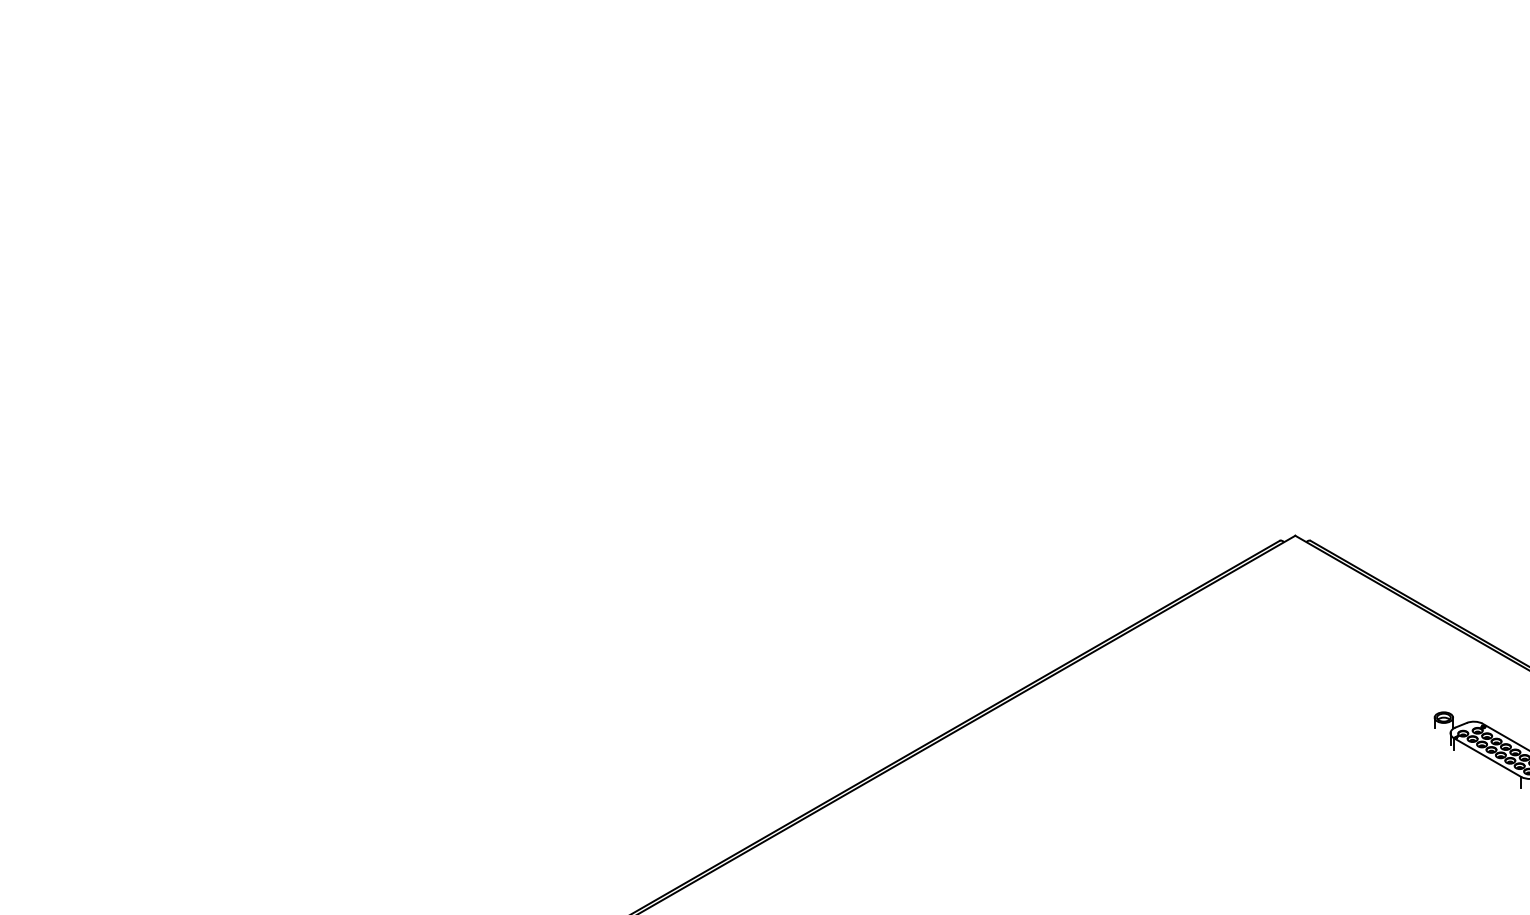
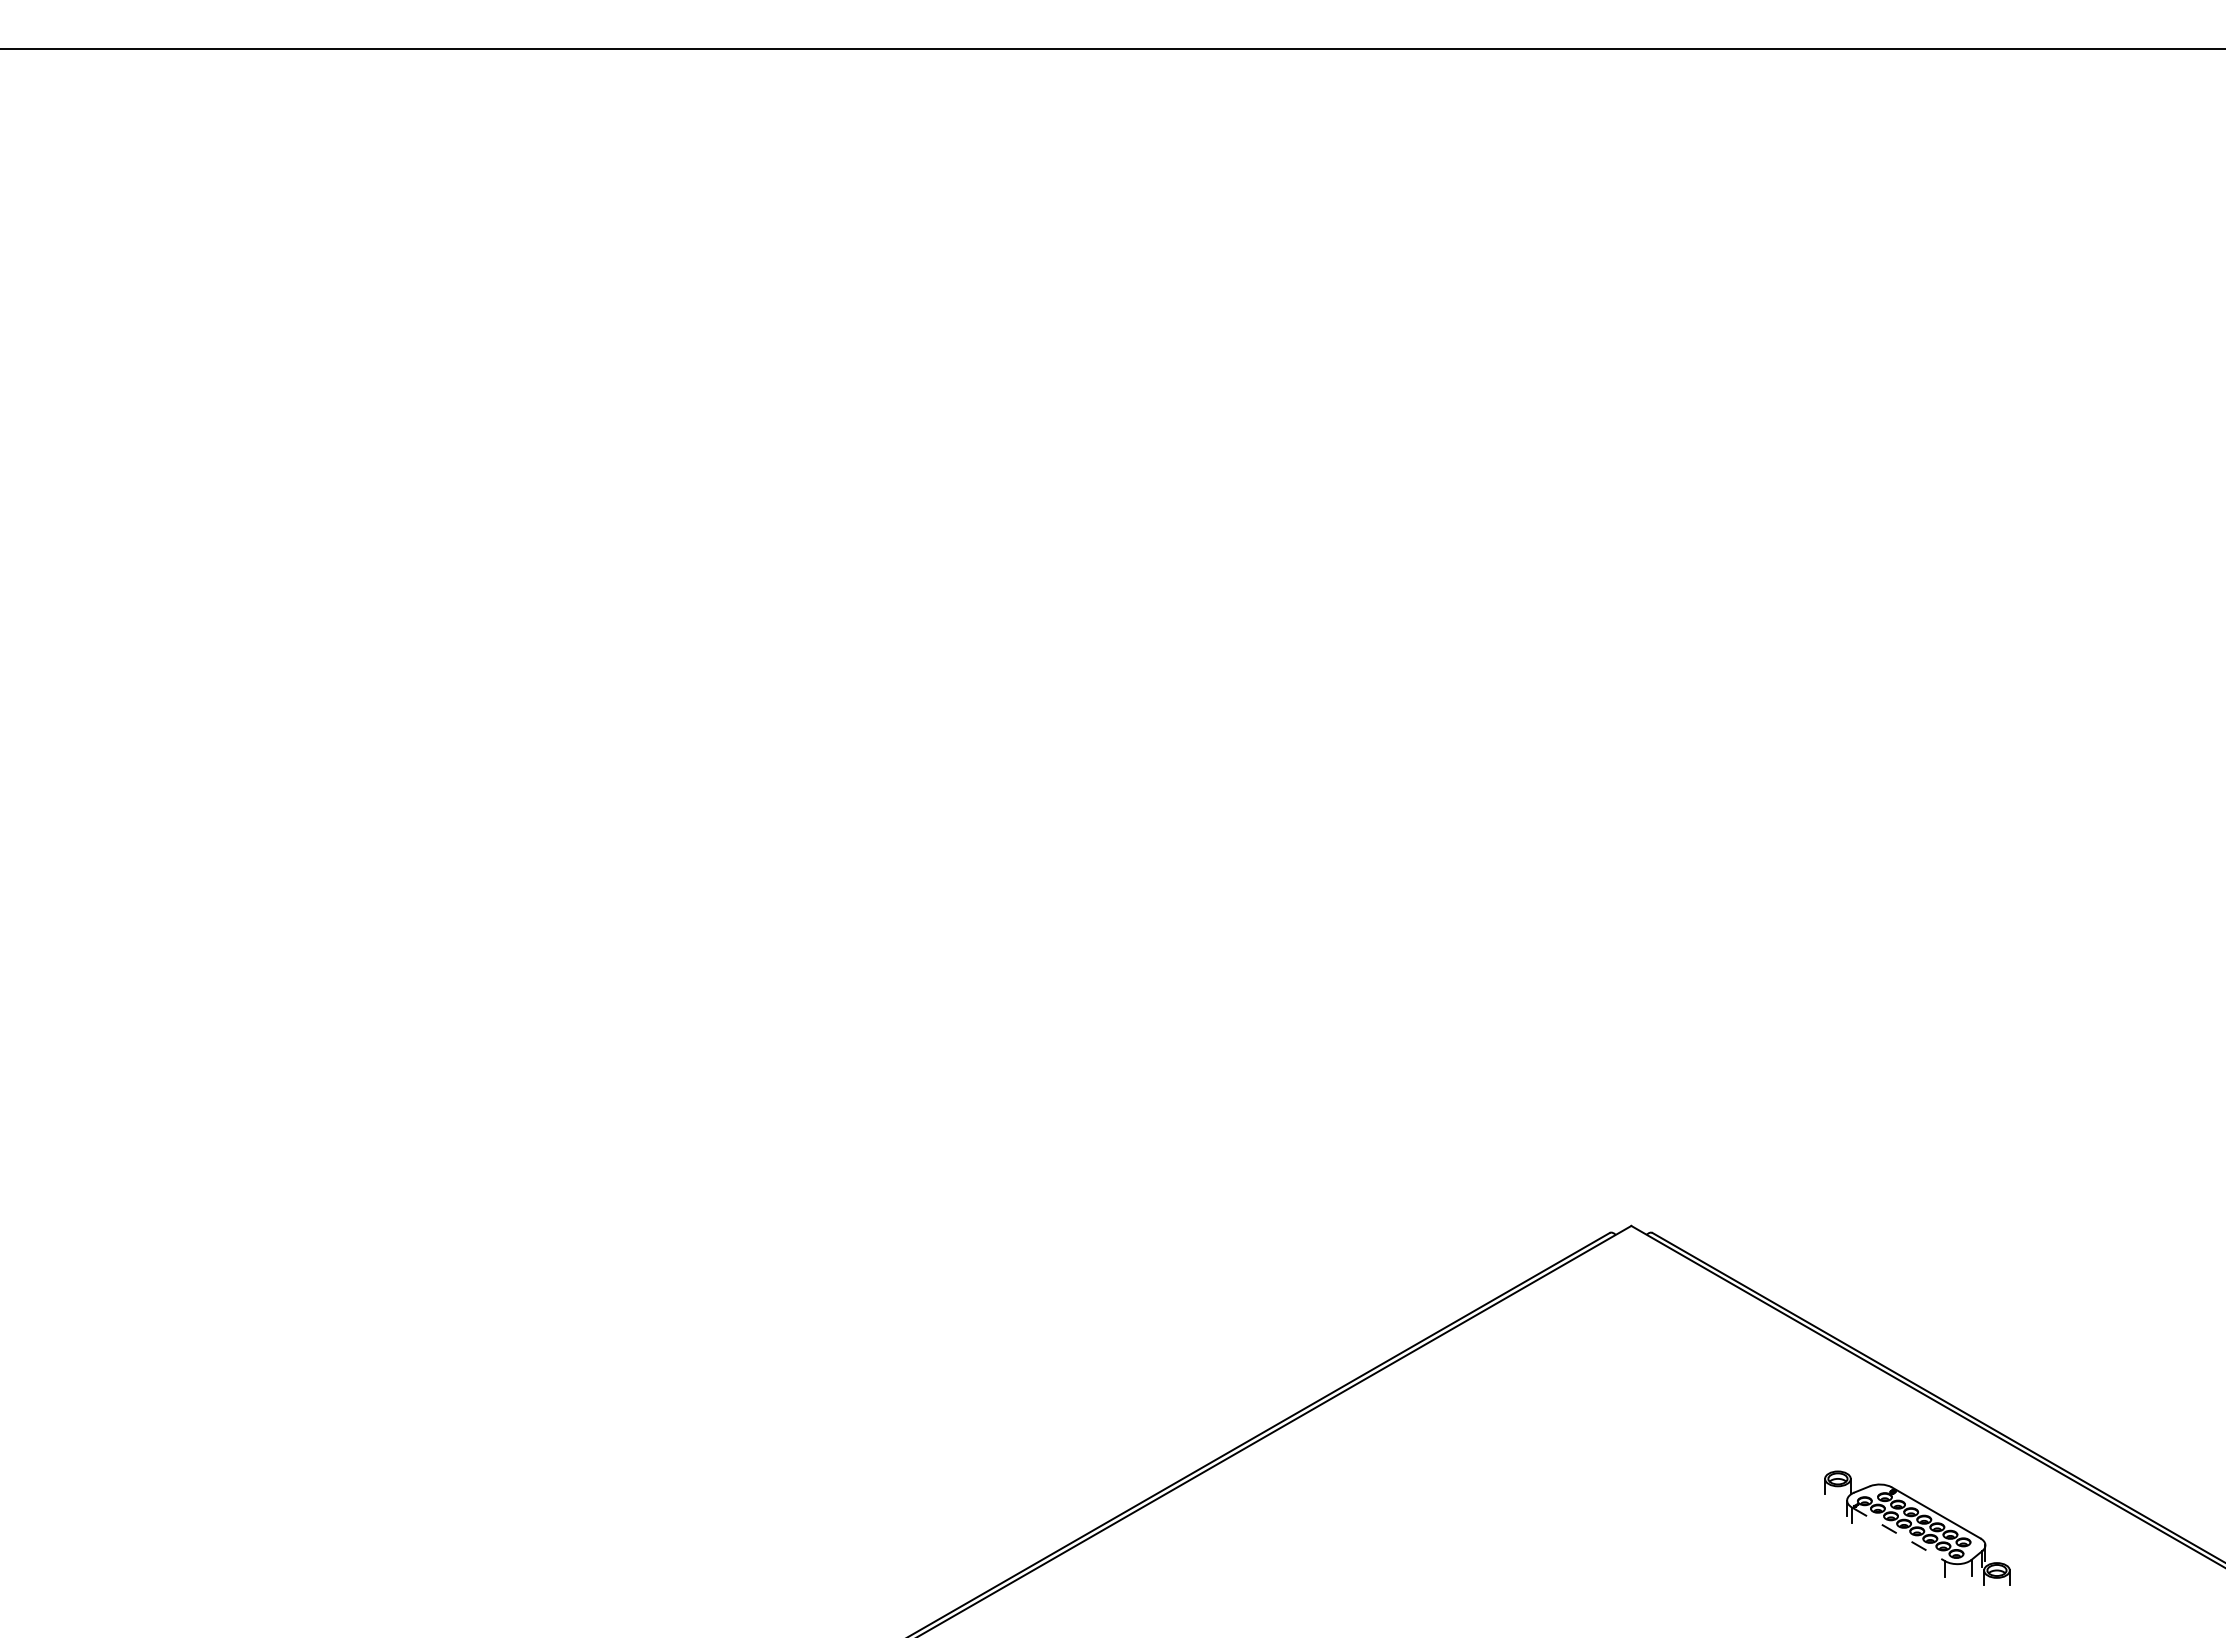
line: (1487, 757) -> (1898, 1534), solid -> dashed

